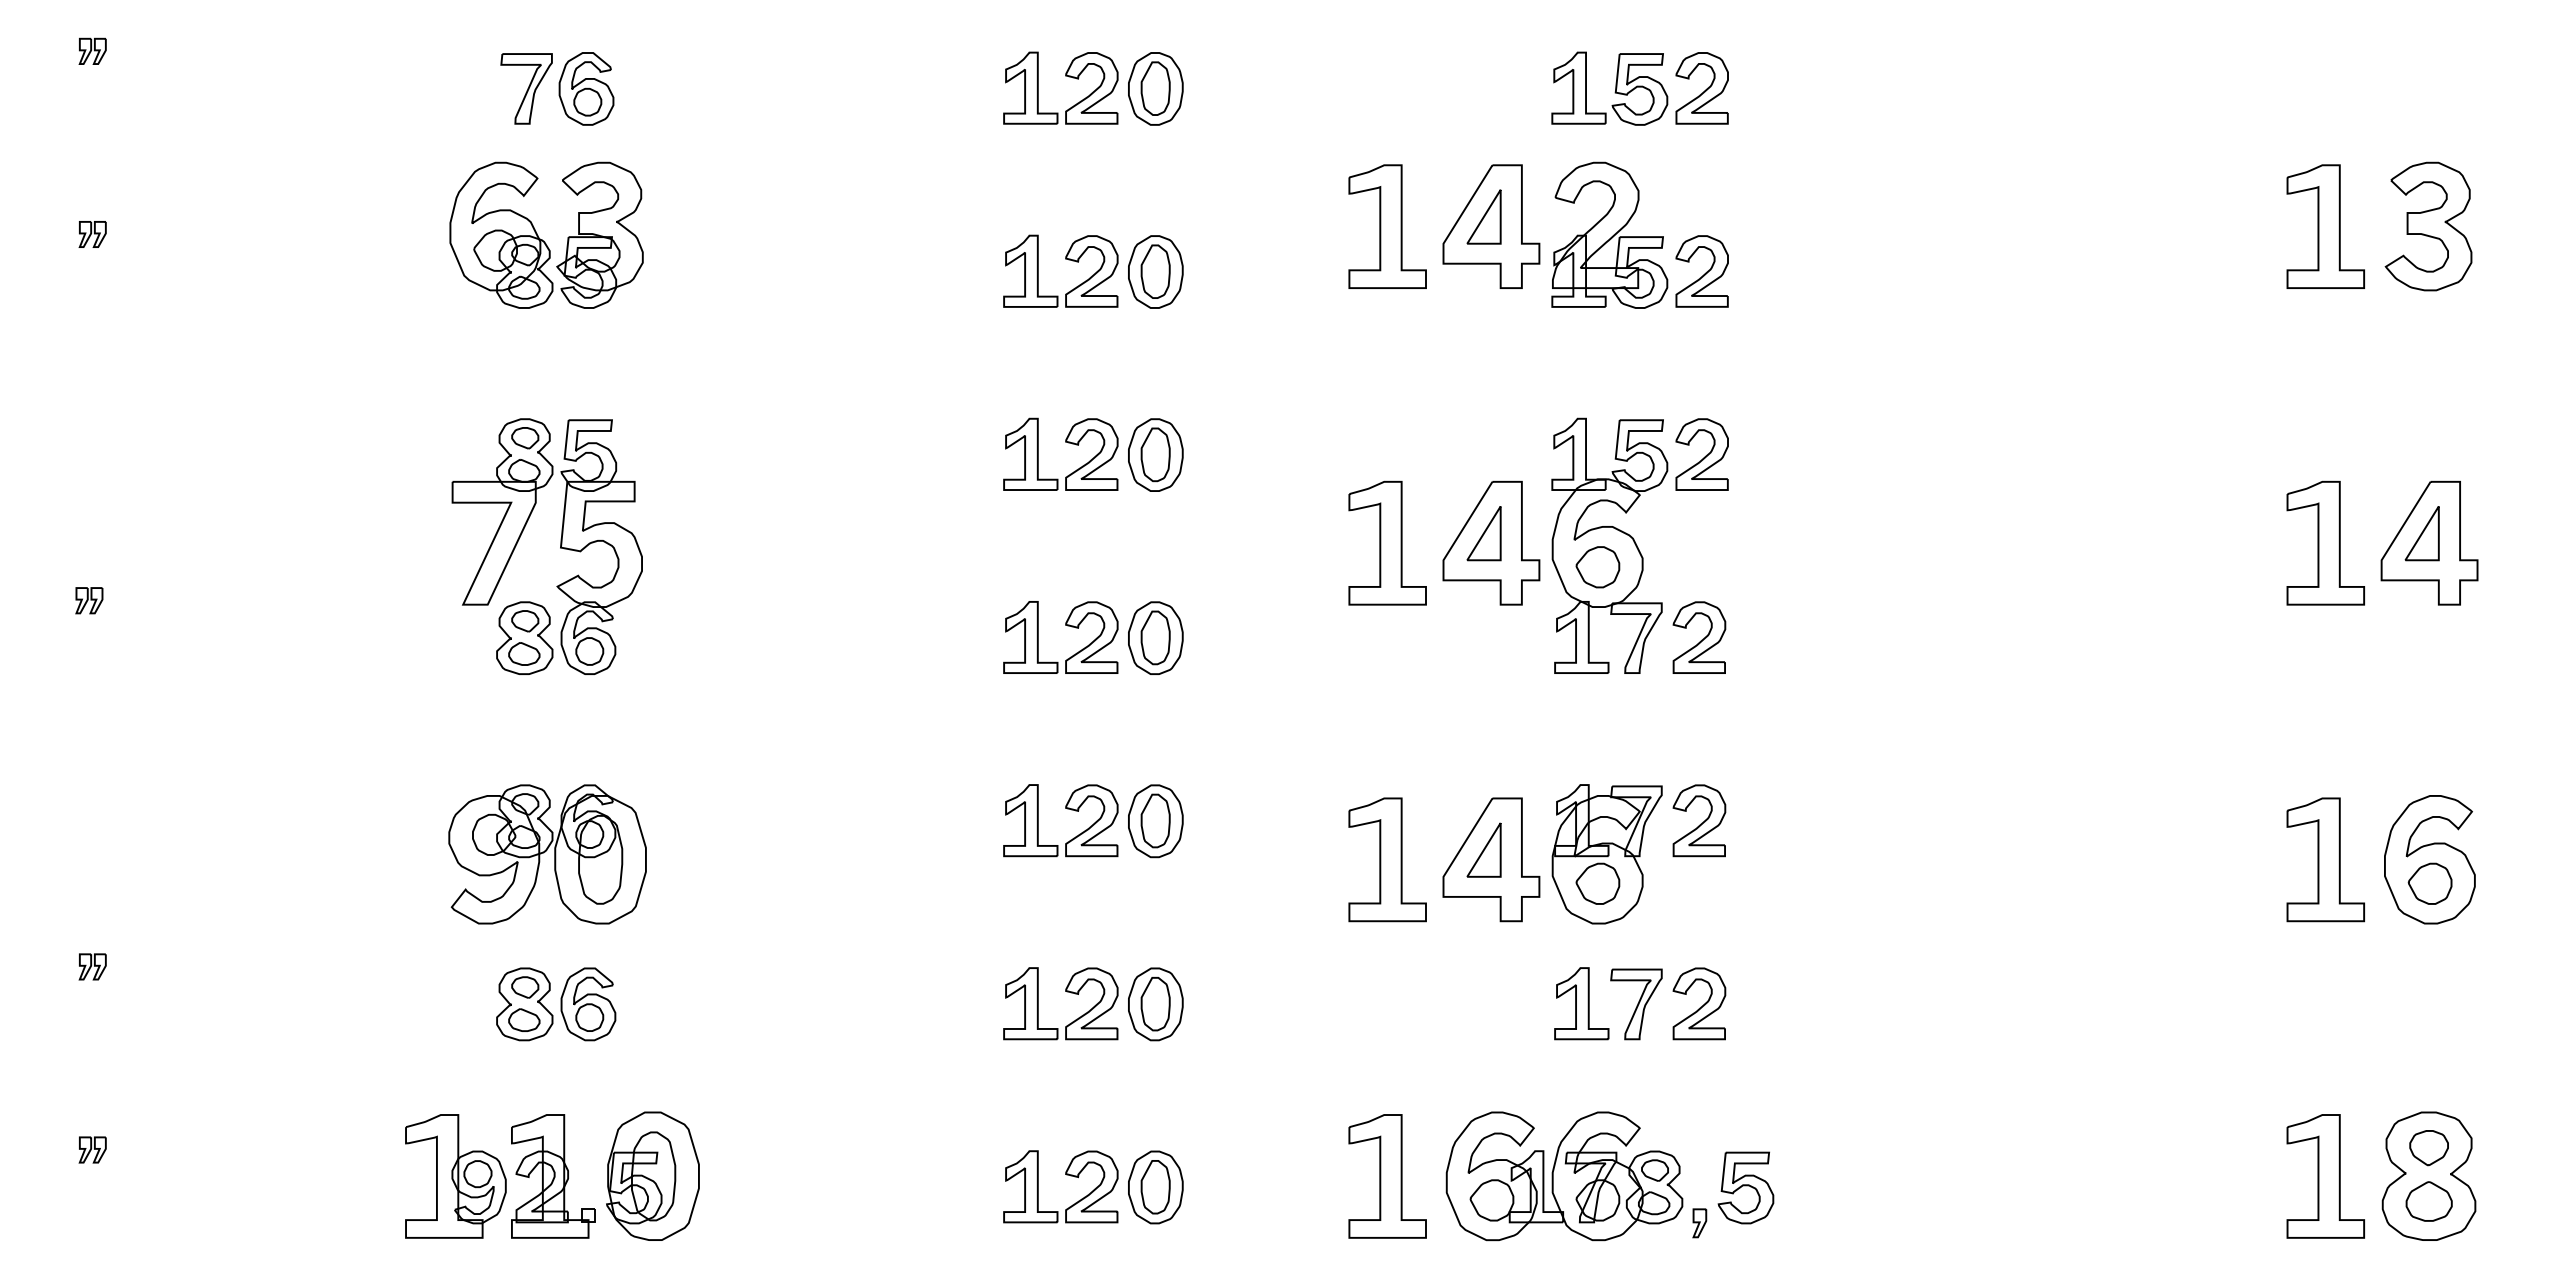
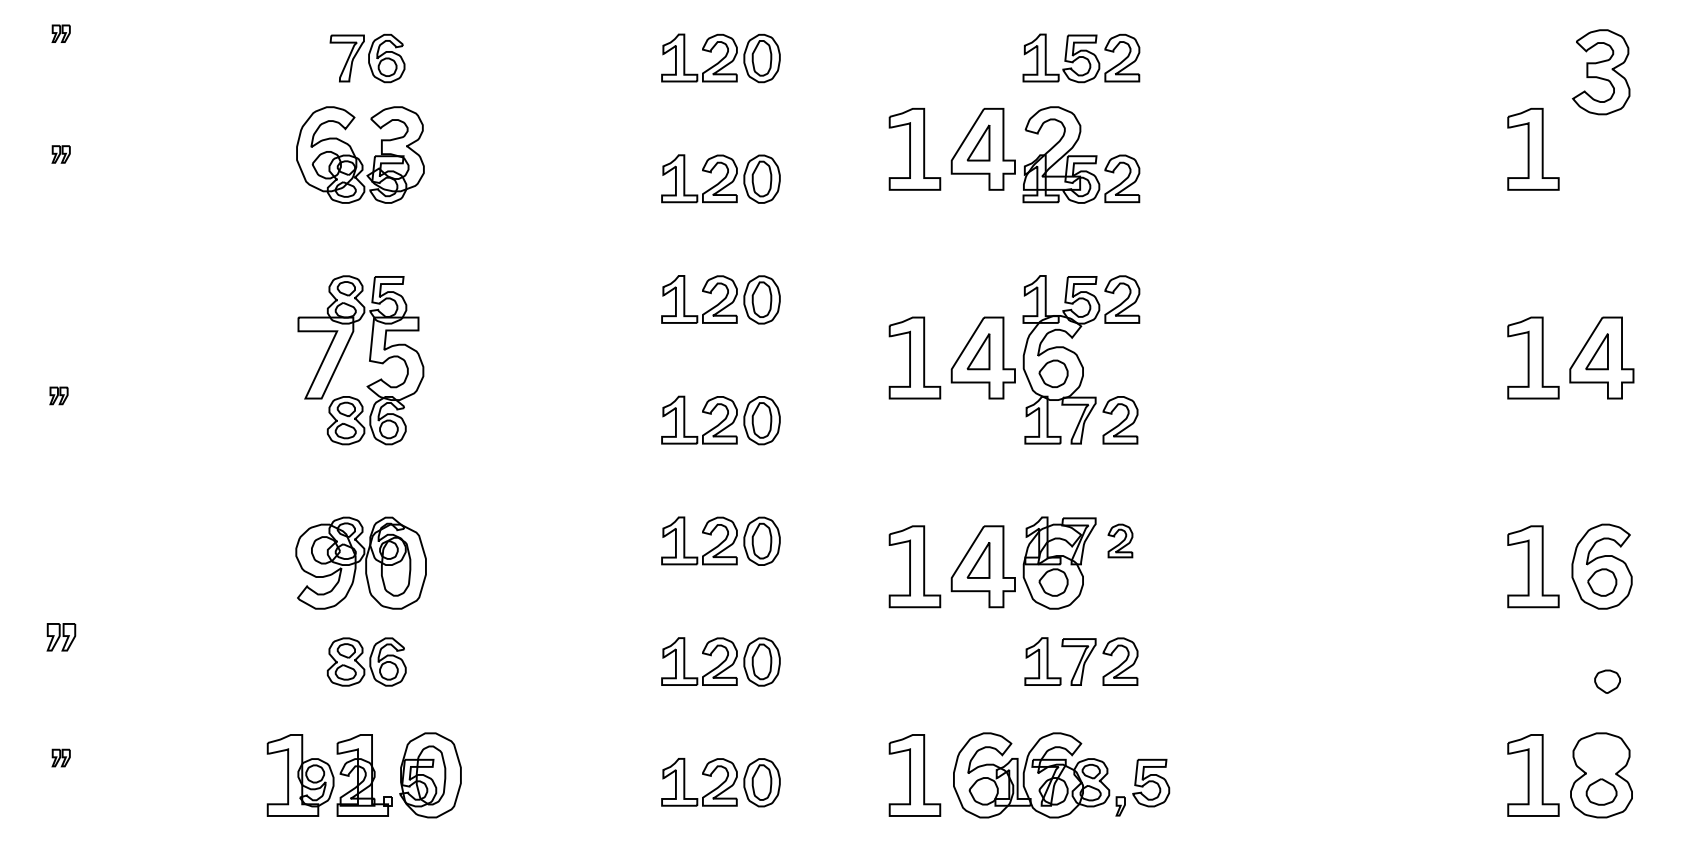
part: (2429, 226) -> (1601, 72), moved
part: (1699, 819) -> (1120, 540), size x0.7
part: (91, 967) -> (60, 637), size x1.6
part: (2429, 1147) -> (1607, 681), moved

